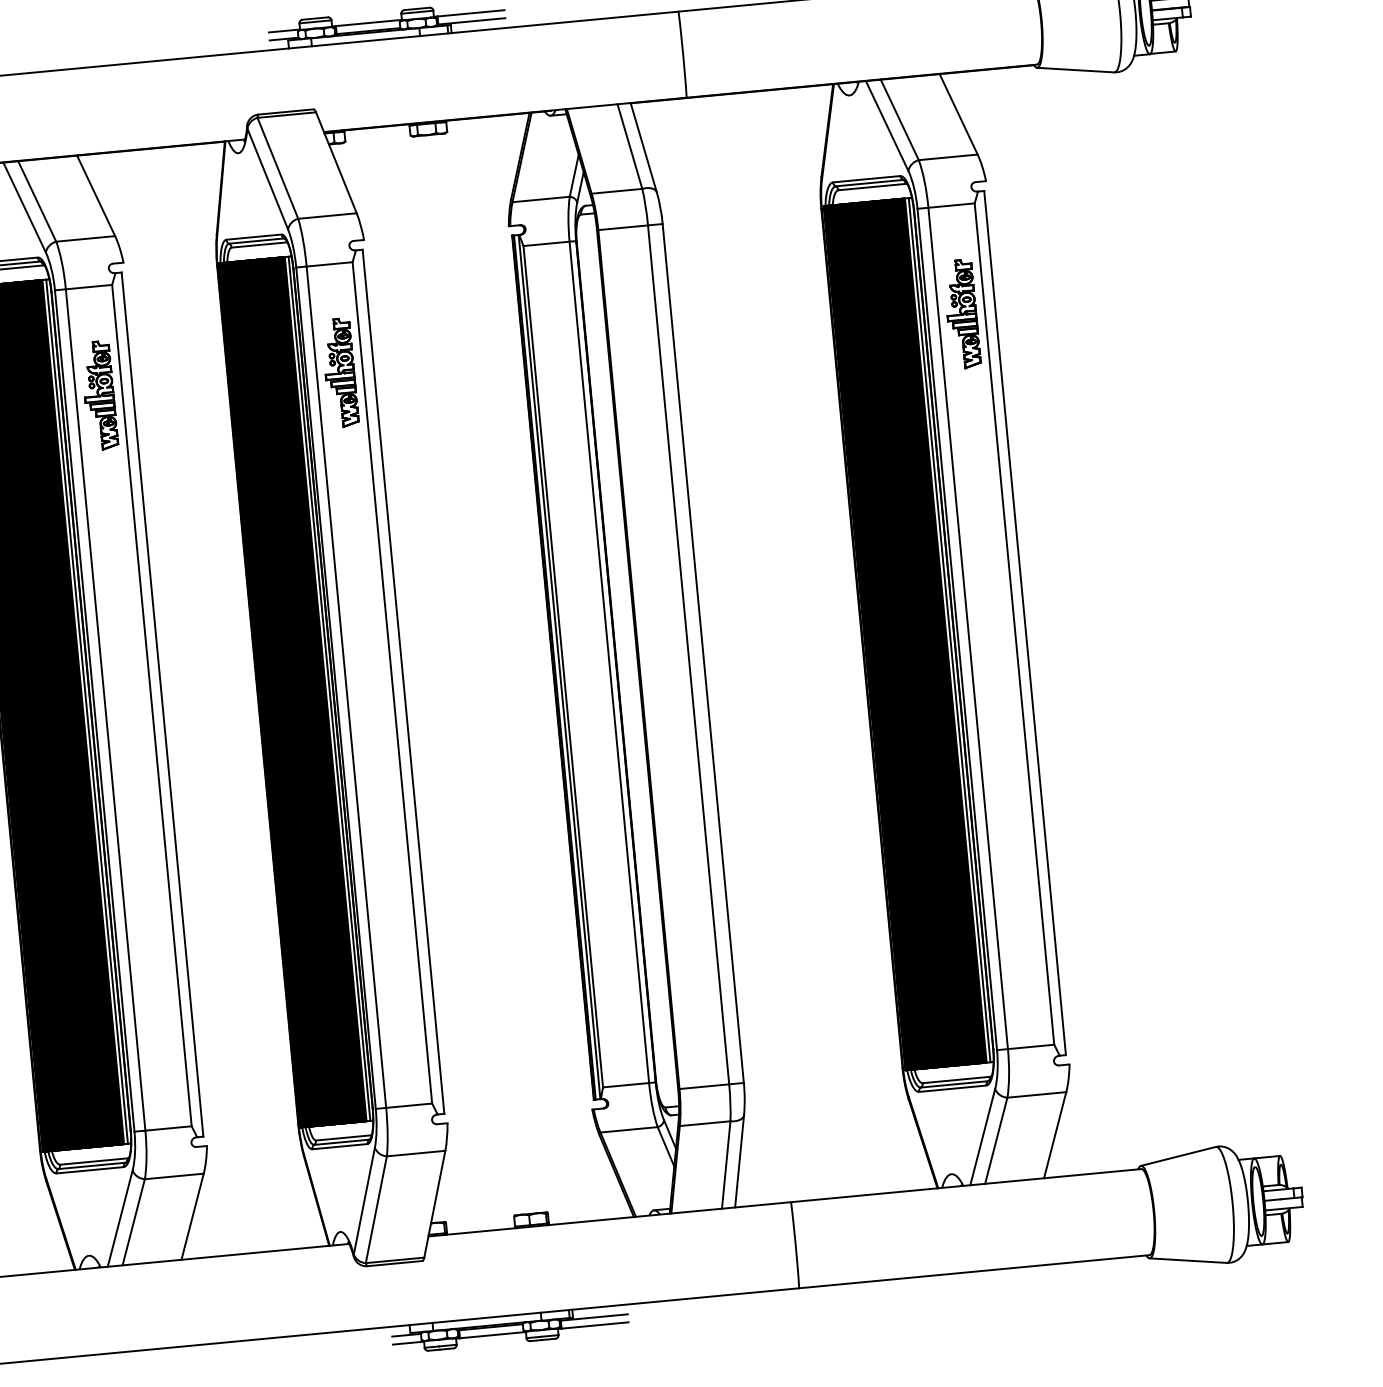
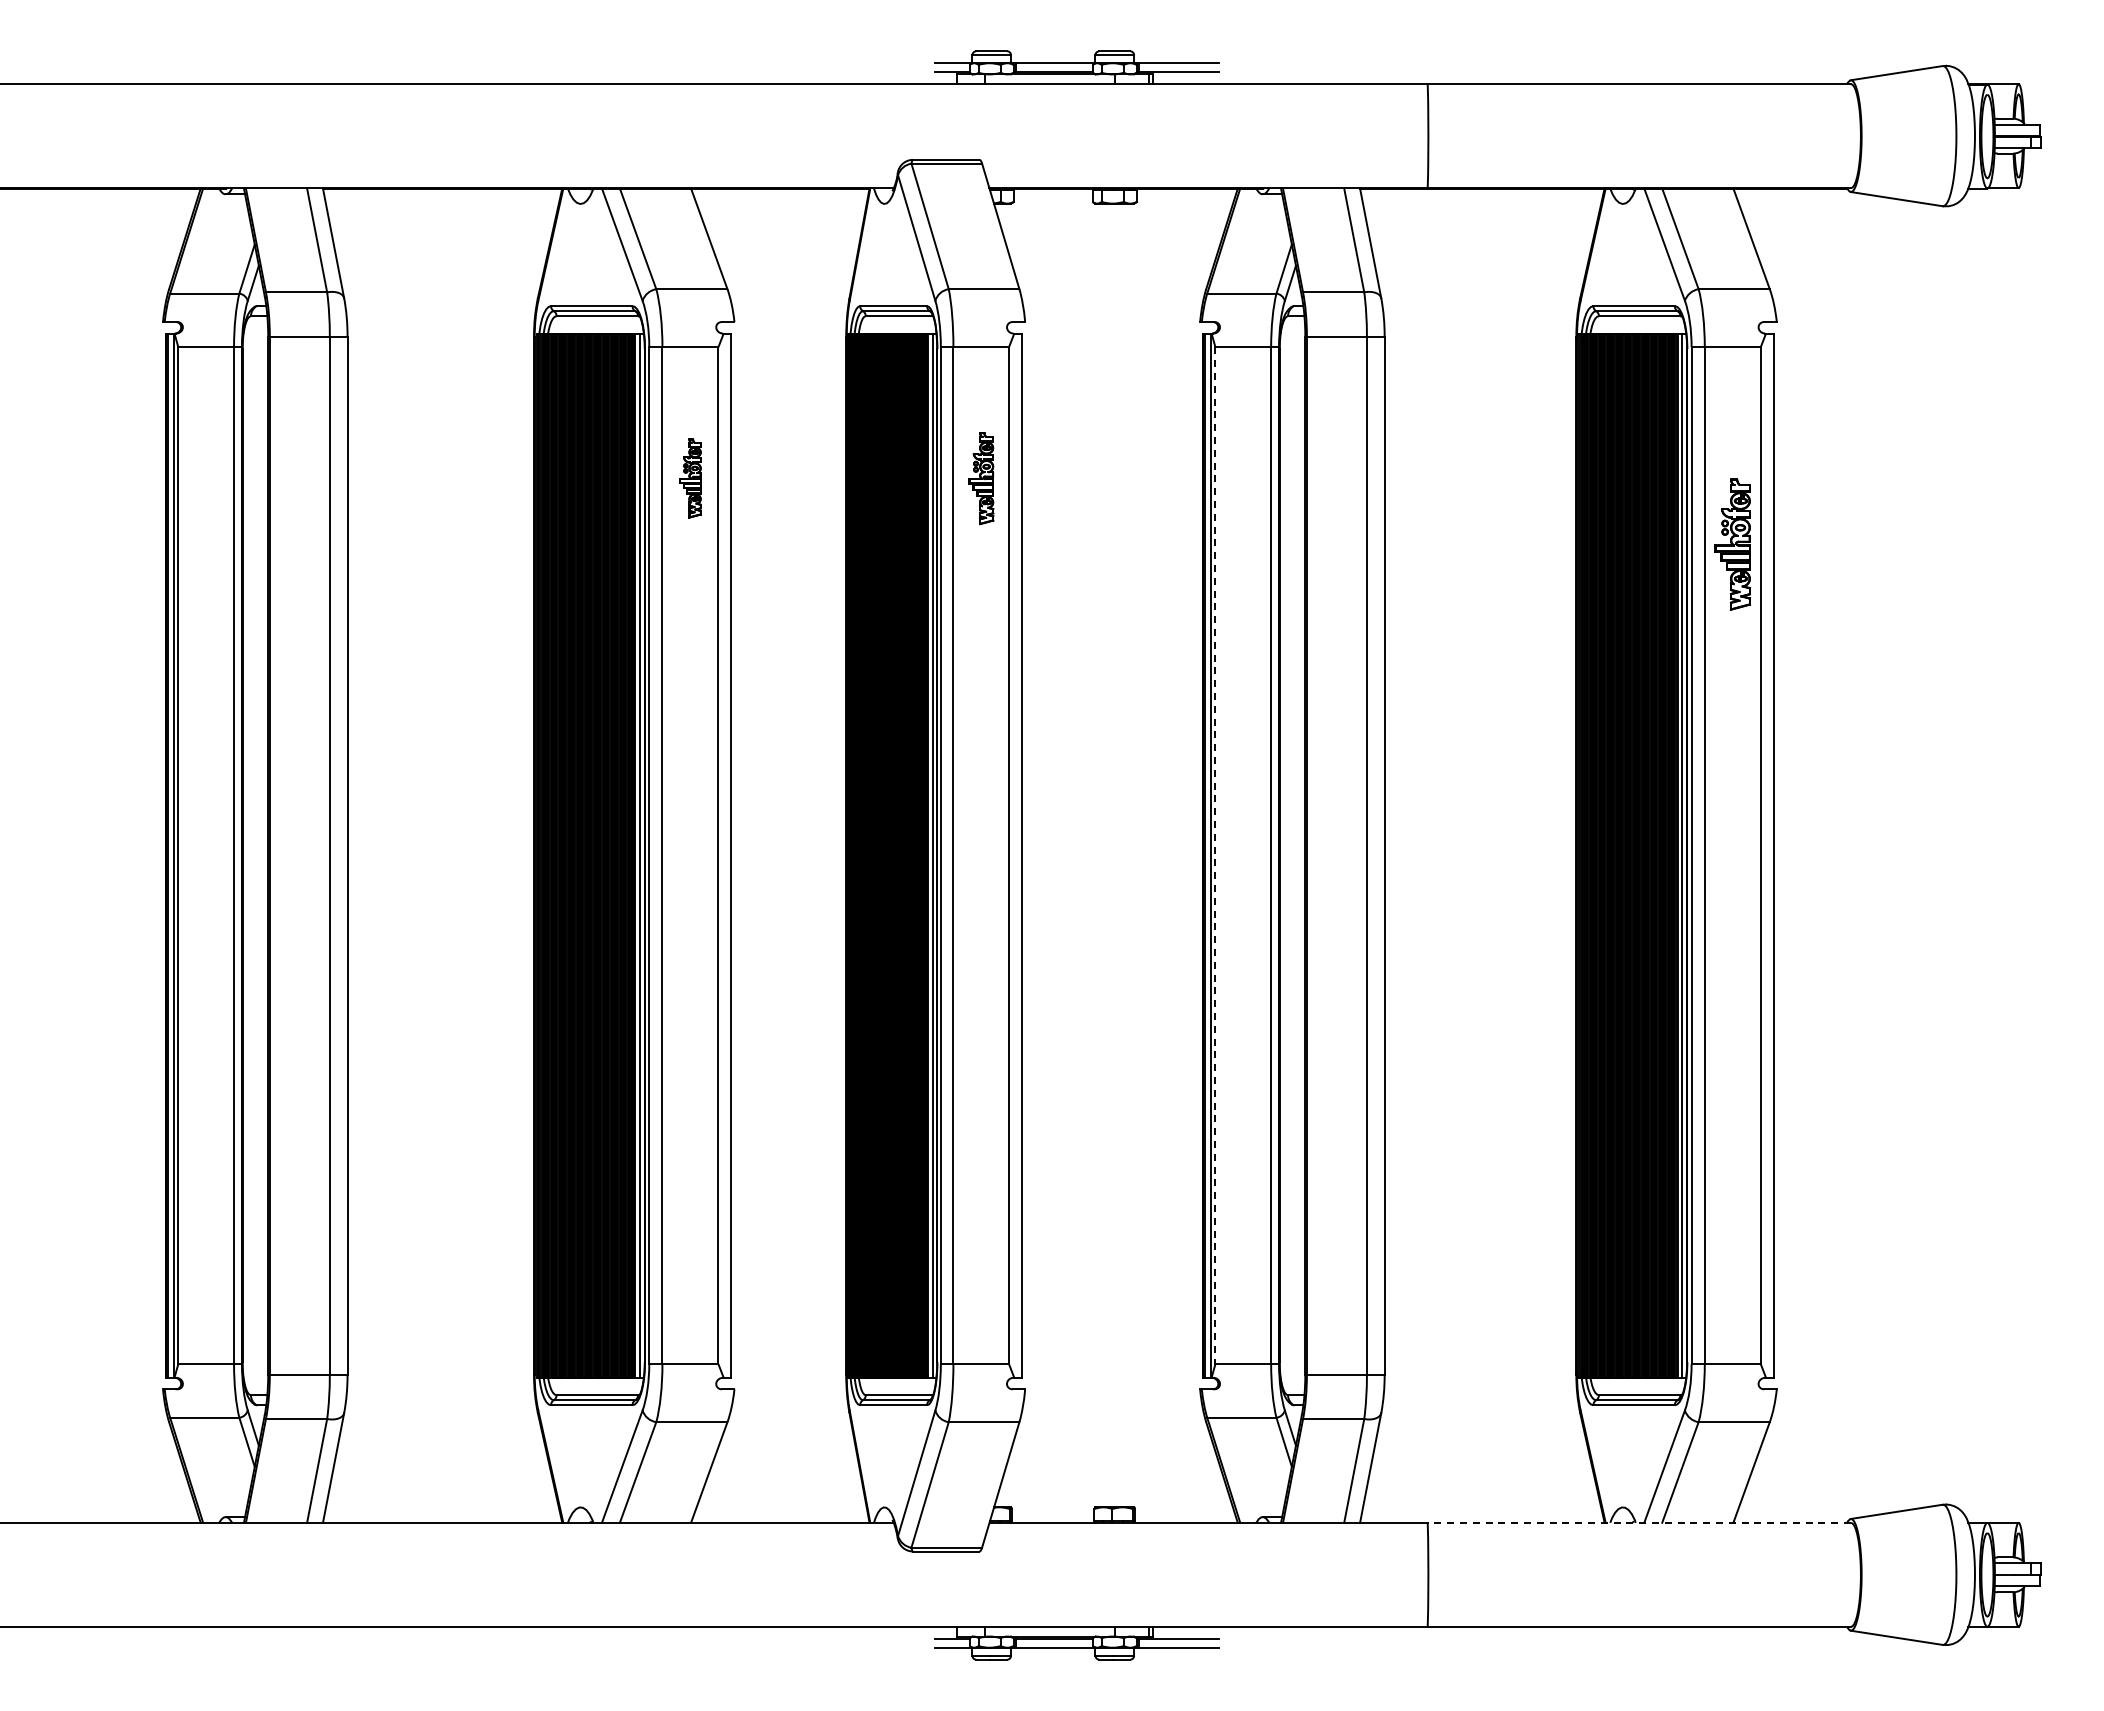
part: (961, 314) -> (1732, 544), moved
part: (340, 372) -> (981, 478), size x0.7
part: (99, 395) -> (690, 478), size x0.6
line: (563, 667) -> (1215, 856), solid -> dashed
line: (966, 1185) -> (1639, 1522), solid -> dashed

